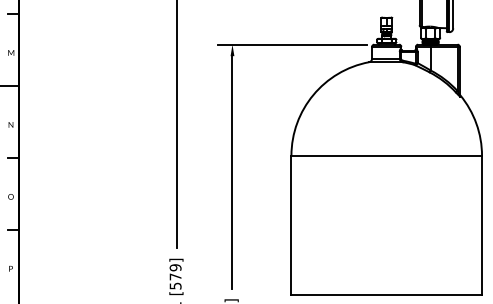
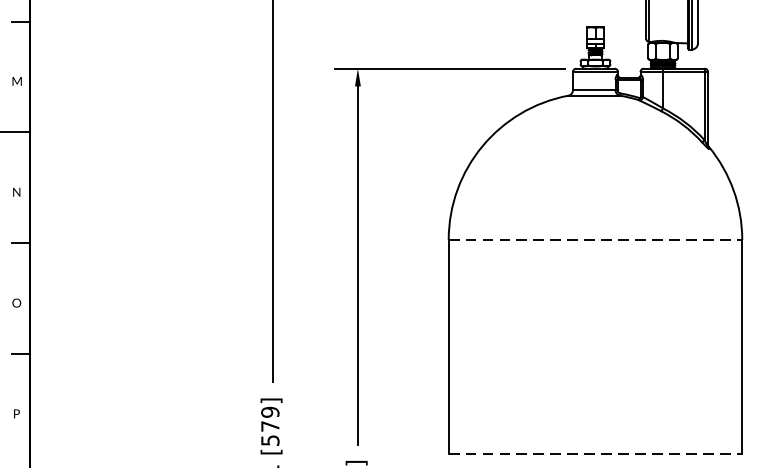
line: (387, 155) -> (596, 239), solid -> dashed
line: (387, 294) -> (596, 453), solid -> dashed

